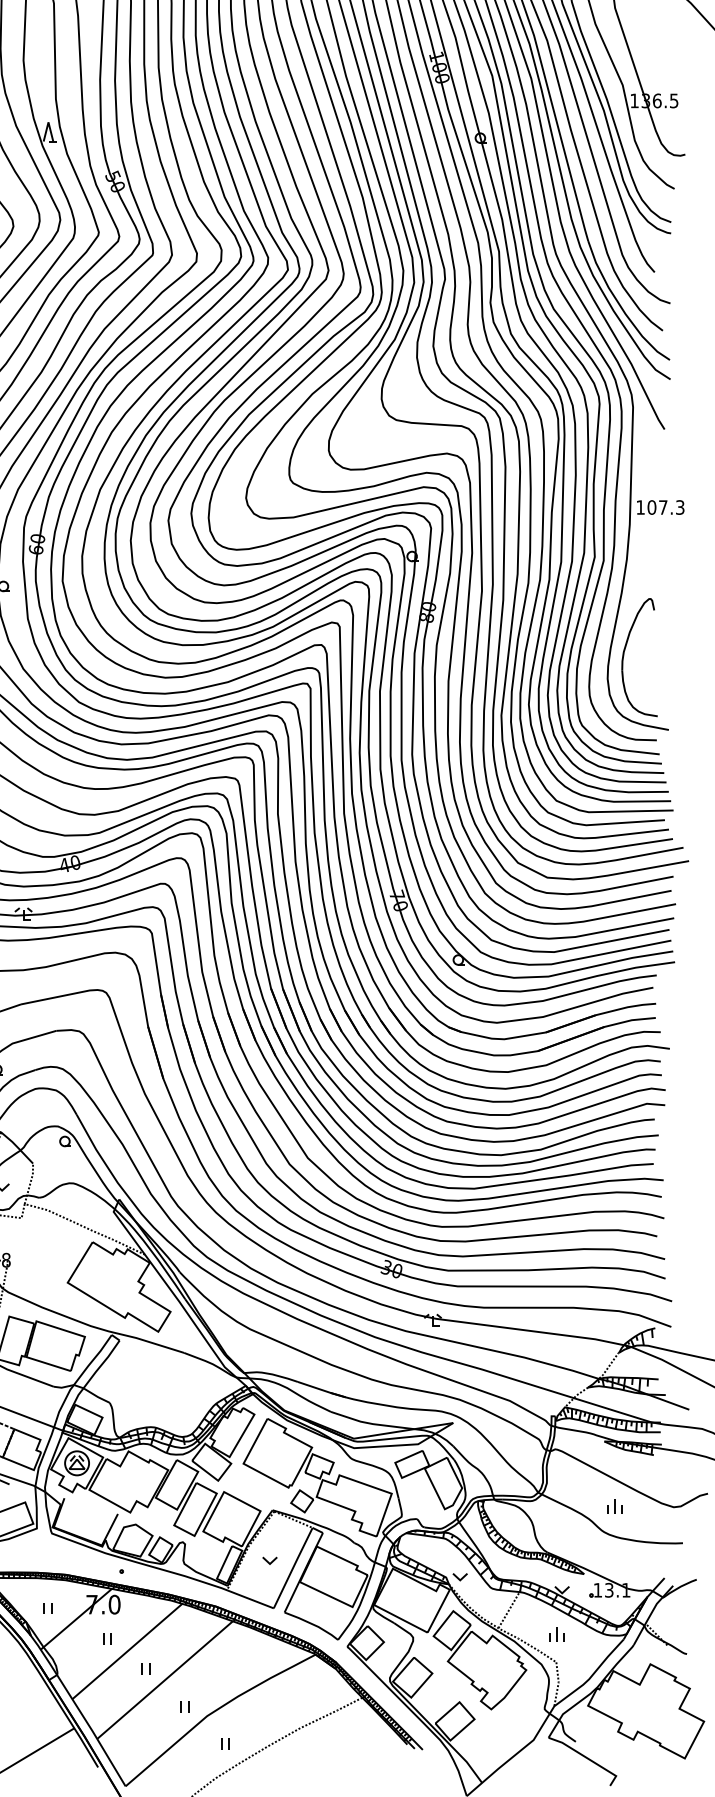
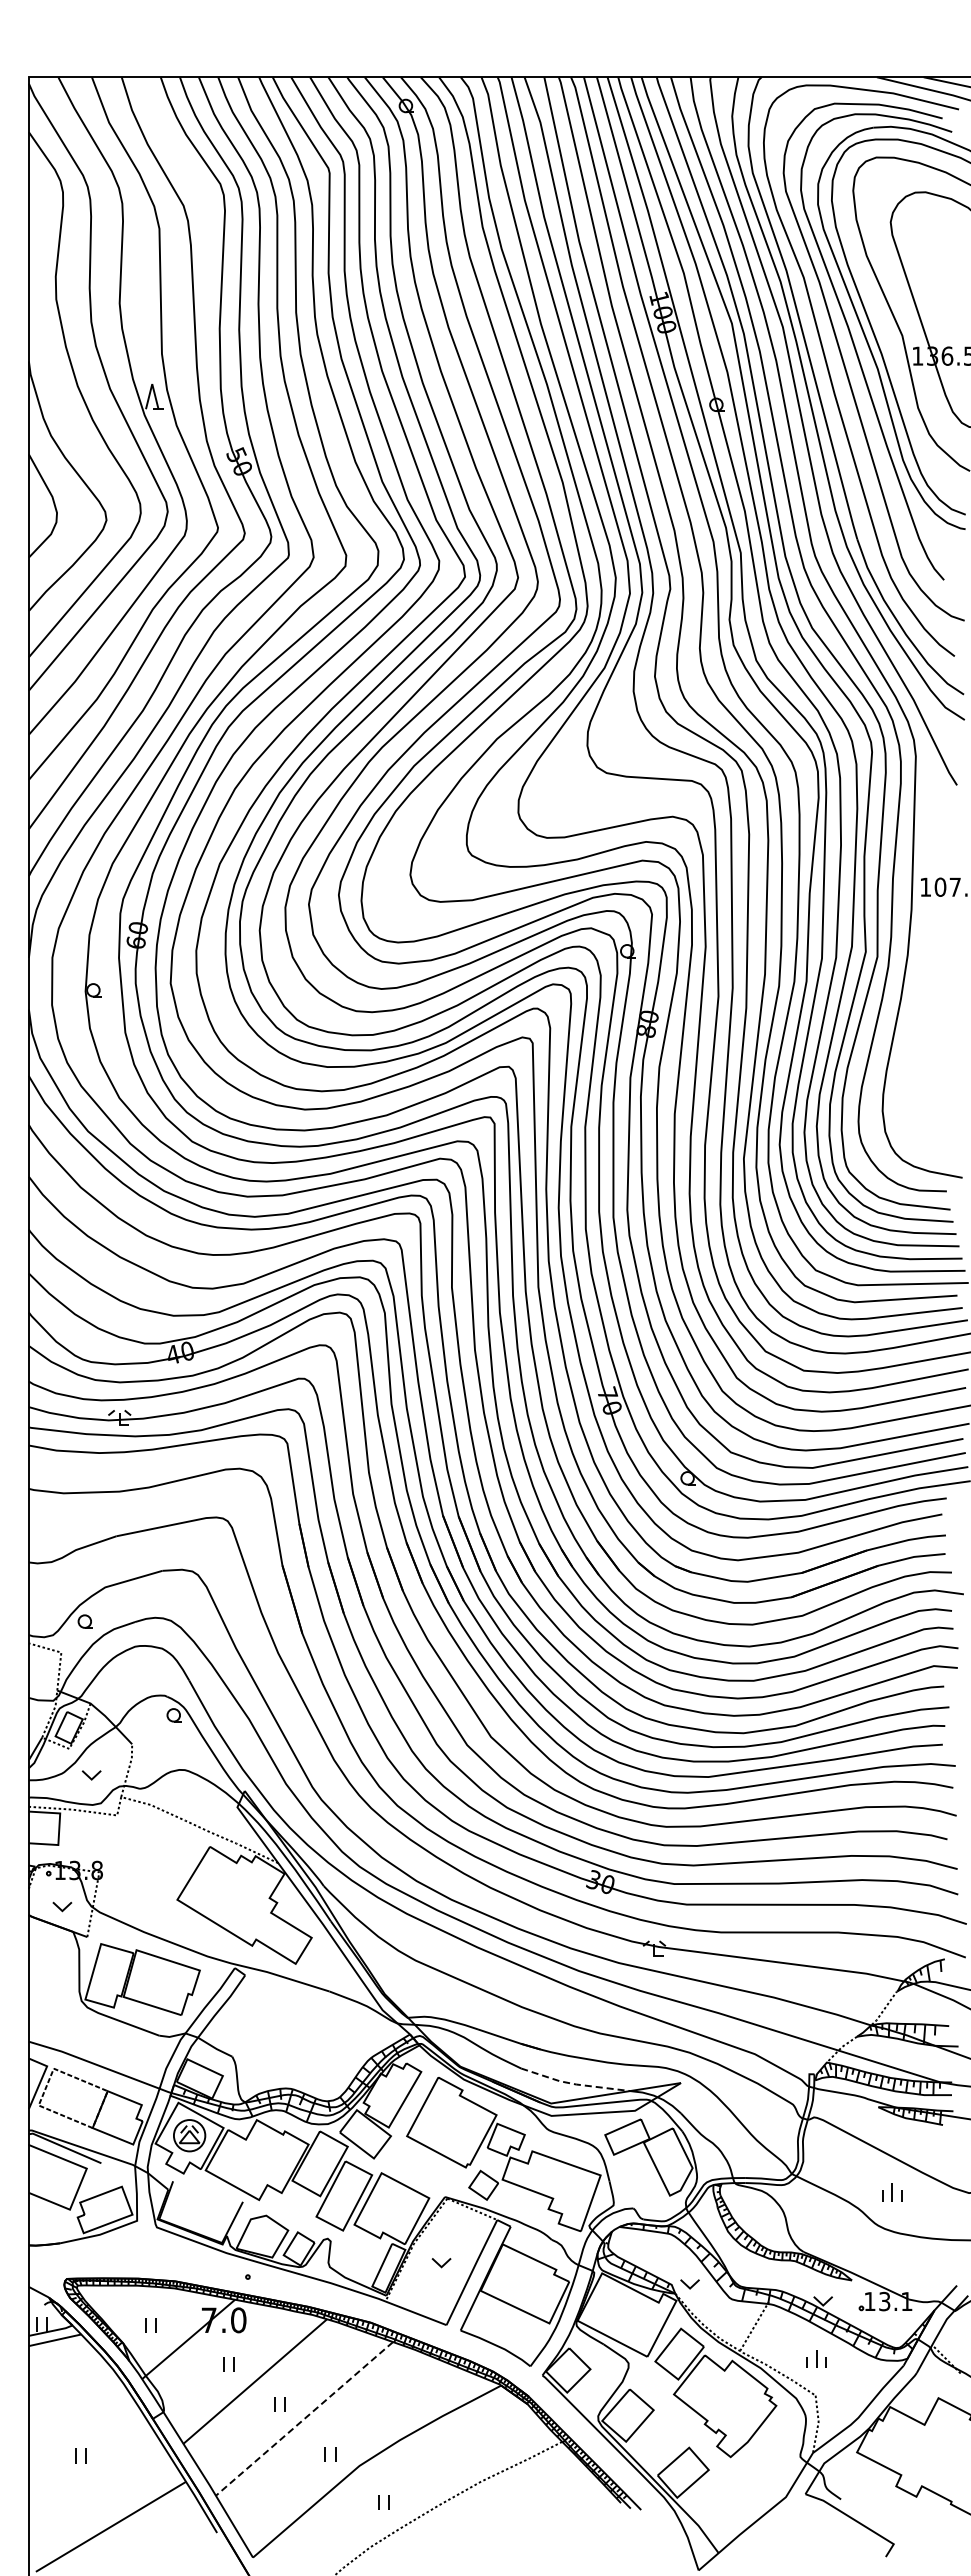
part: (624, 654) -> (904, 1079), removed
line: (372, 1424) -> (575, 2084), solid -> dashed
line: (165, 1680) -> (304, 2419), solid -> dashed

